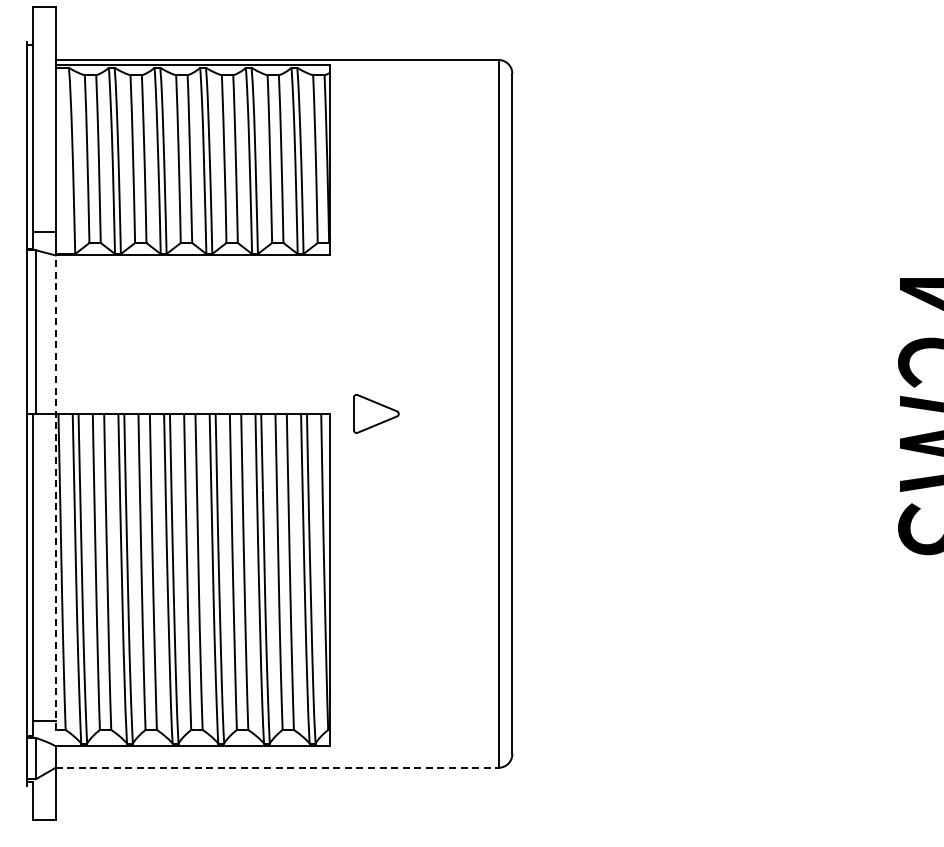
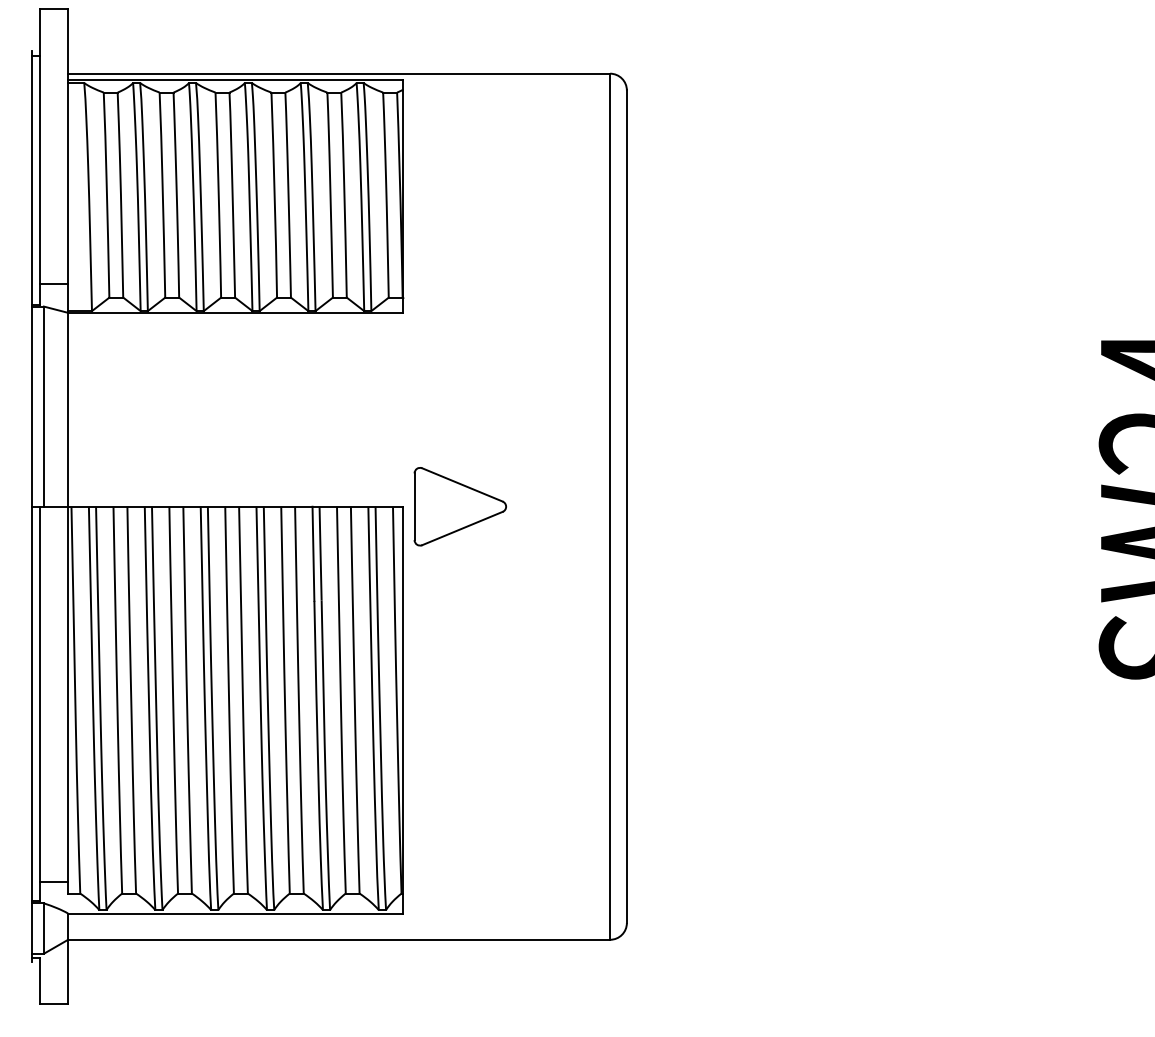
part: (376, 413) -> (460, 506), size x1.67
line: (55, 492) -> (67, 602), dashed -> solid
line: (277, 767) -> (339, 939), dashed -> solid

